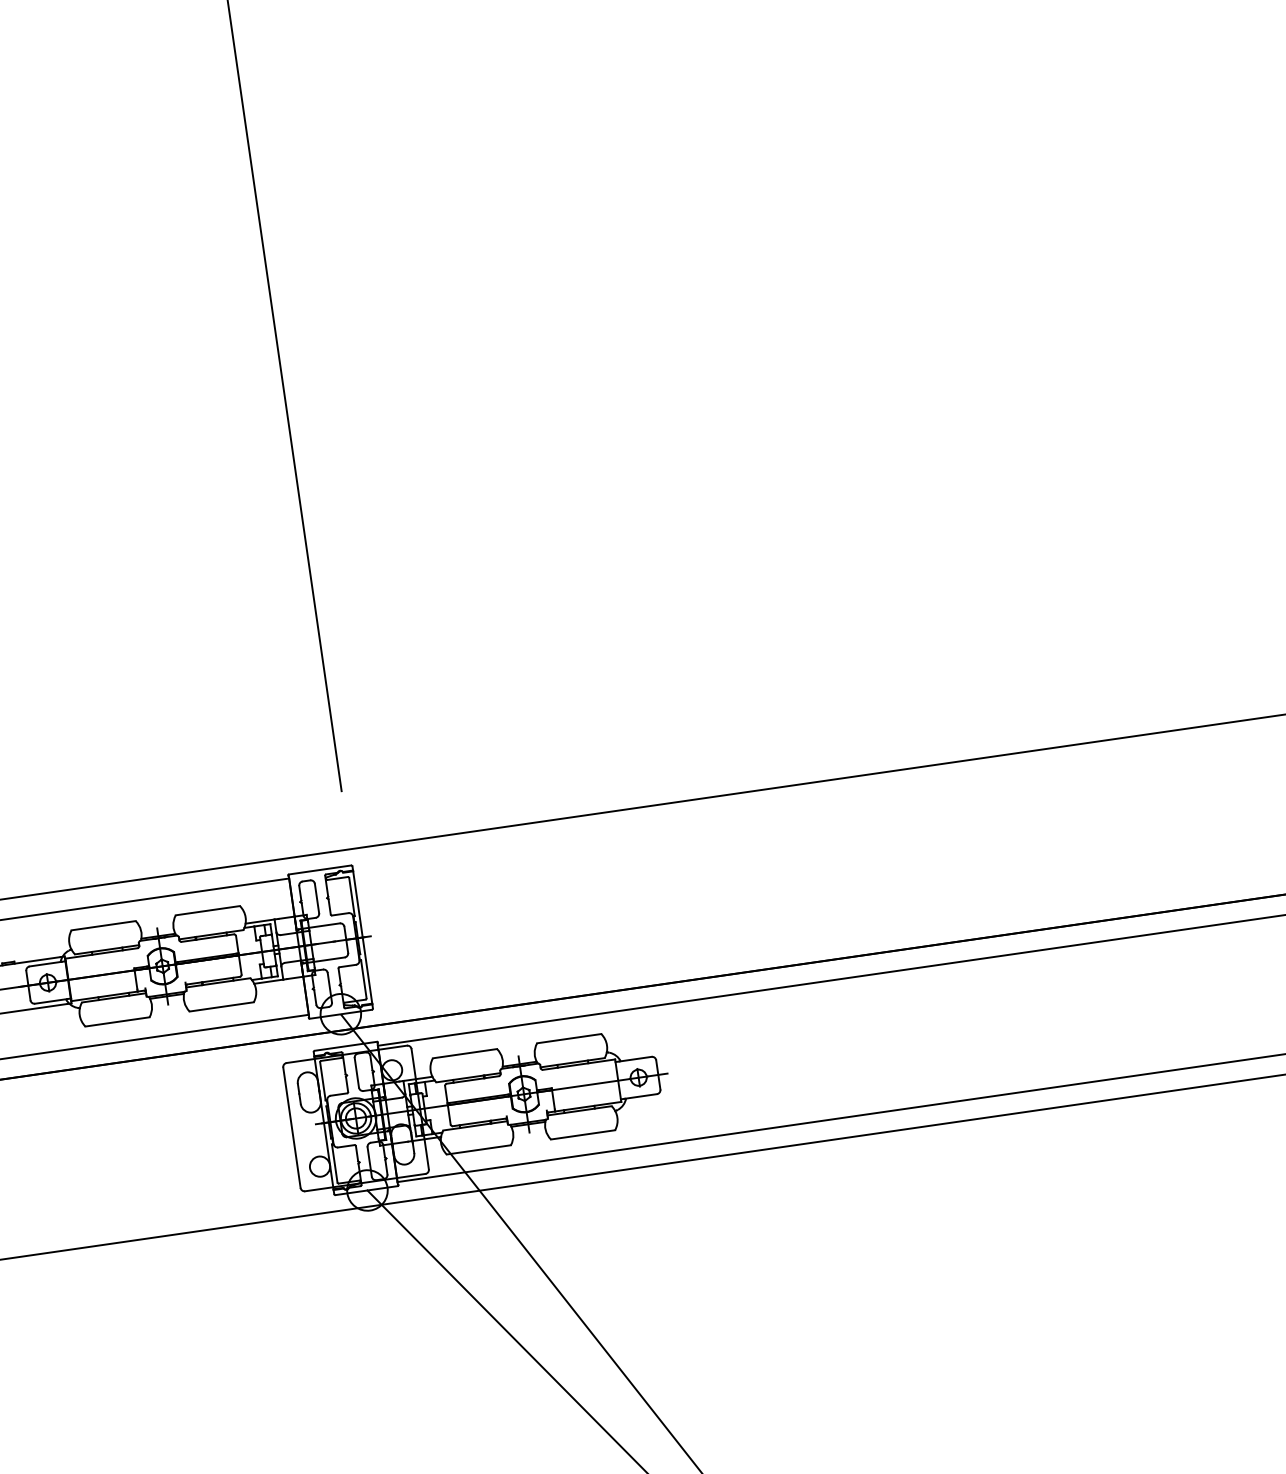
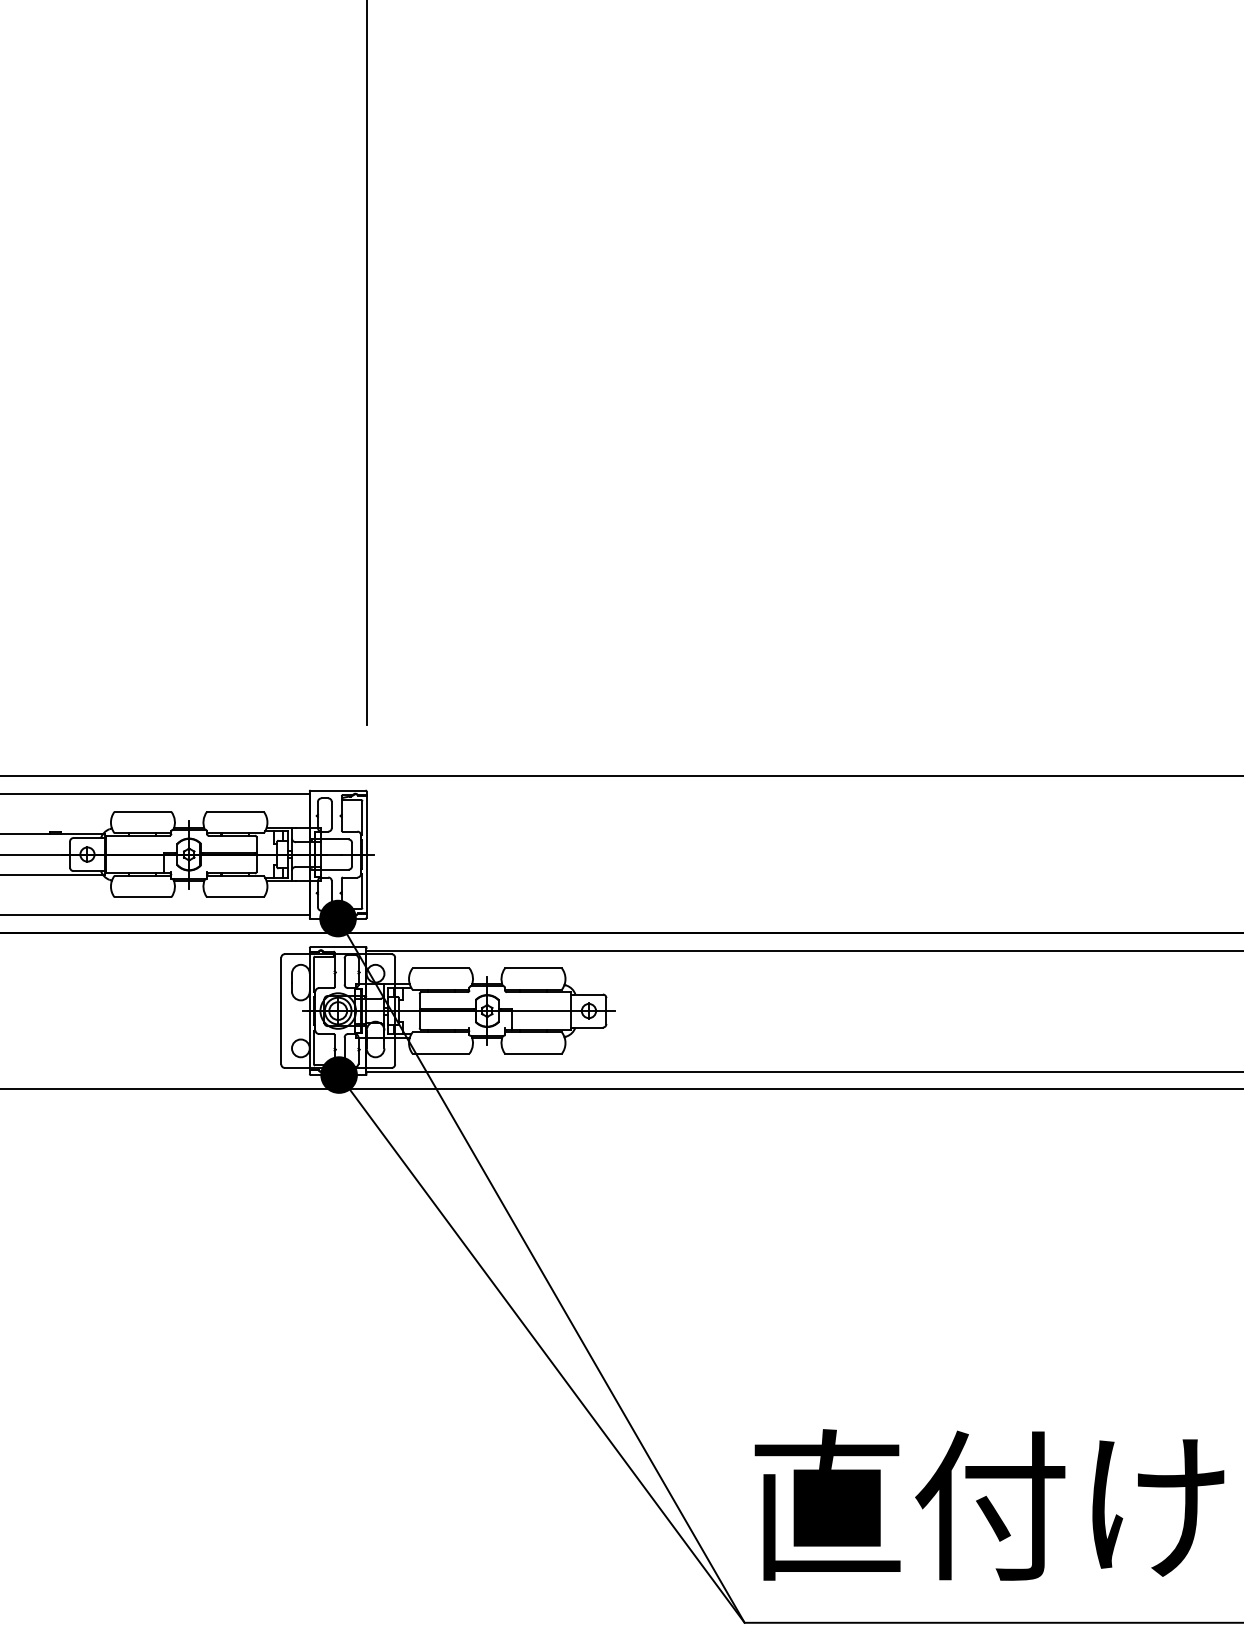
fill: (340, 1014) -> (337, 918), added
fill: (366, 1189) -> (338, 1074), added

